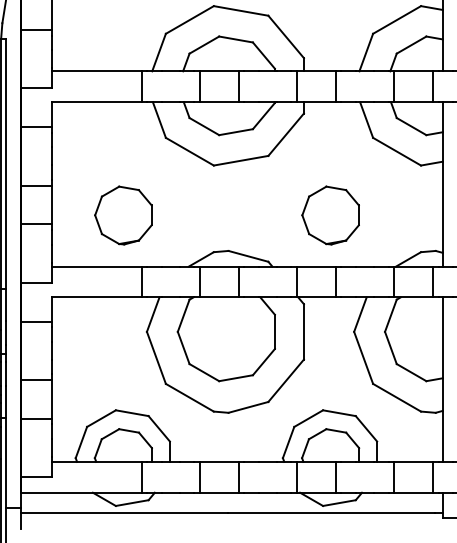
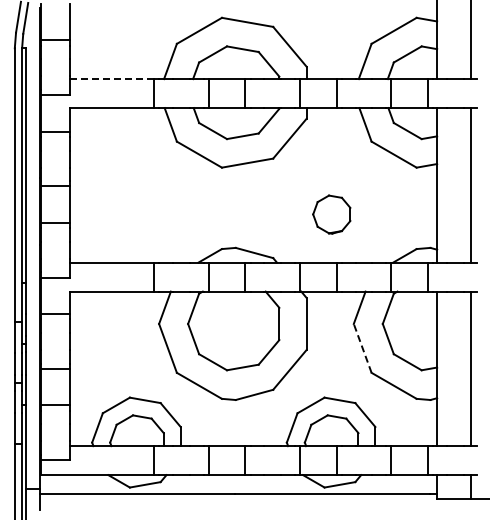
line: (96, 71) -> (111, 79), solid -> dashed
part: (122, 215) -> (136, 214), removed
part: (330, 215) -> (331, 214), size x0.7
line: (363, 356) -> (362, 347), solid -> dashed

